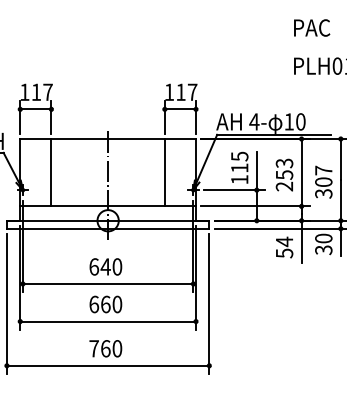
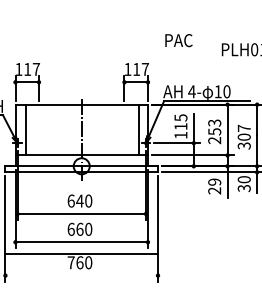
text: (312, 27) -> (179, 40), moved
line: (51, 172) -> (26, 129), moved
line: (164, 172) -> (138, 129), moved
text: (284, 247) -> (214, 186), 54 -> 29
line: (107, 365) -> (81, 253), moved

